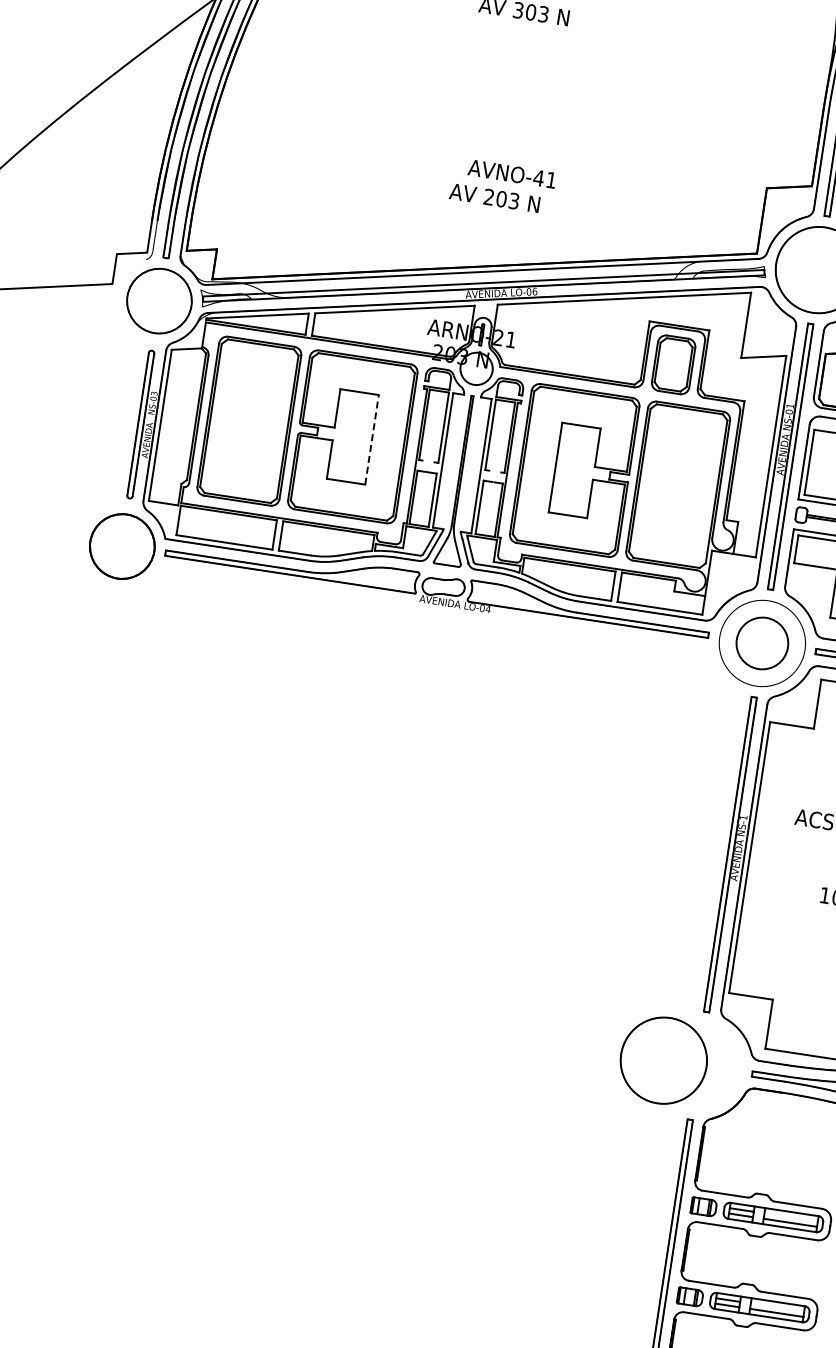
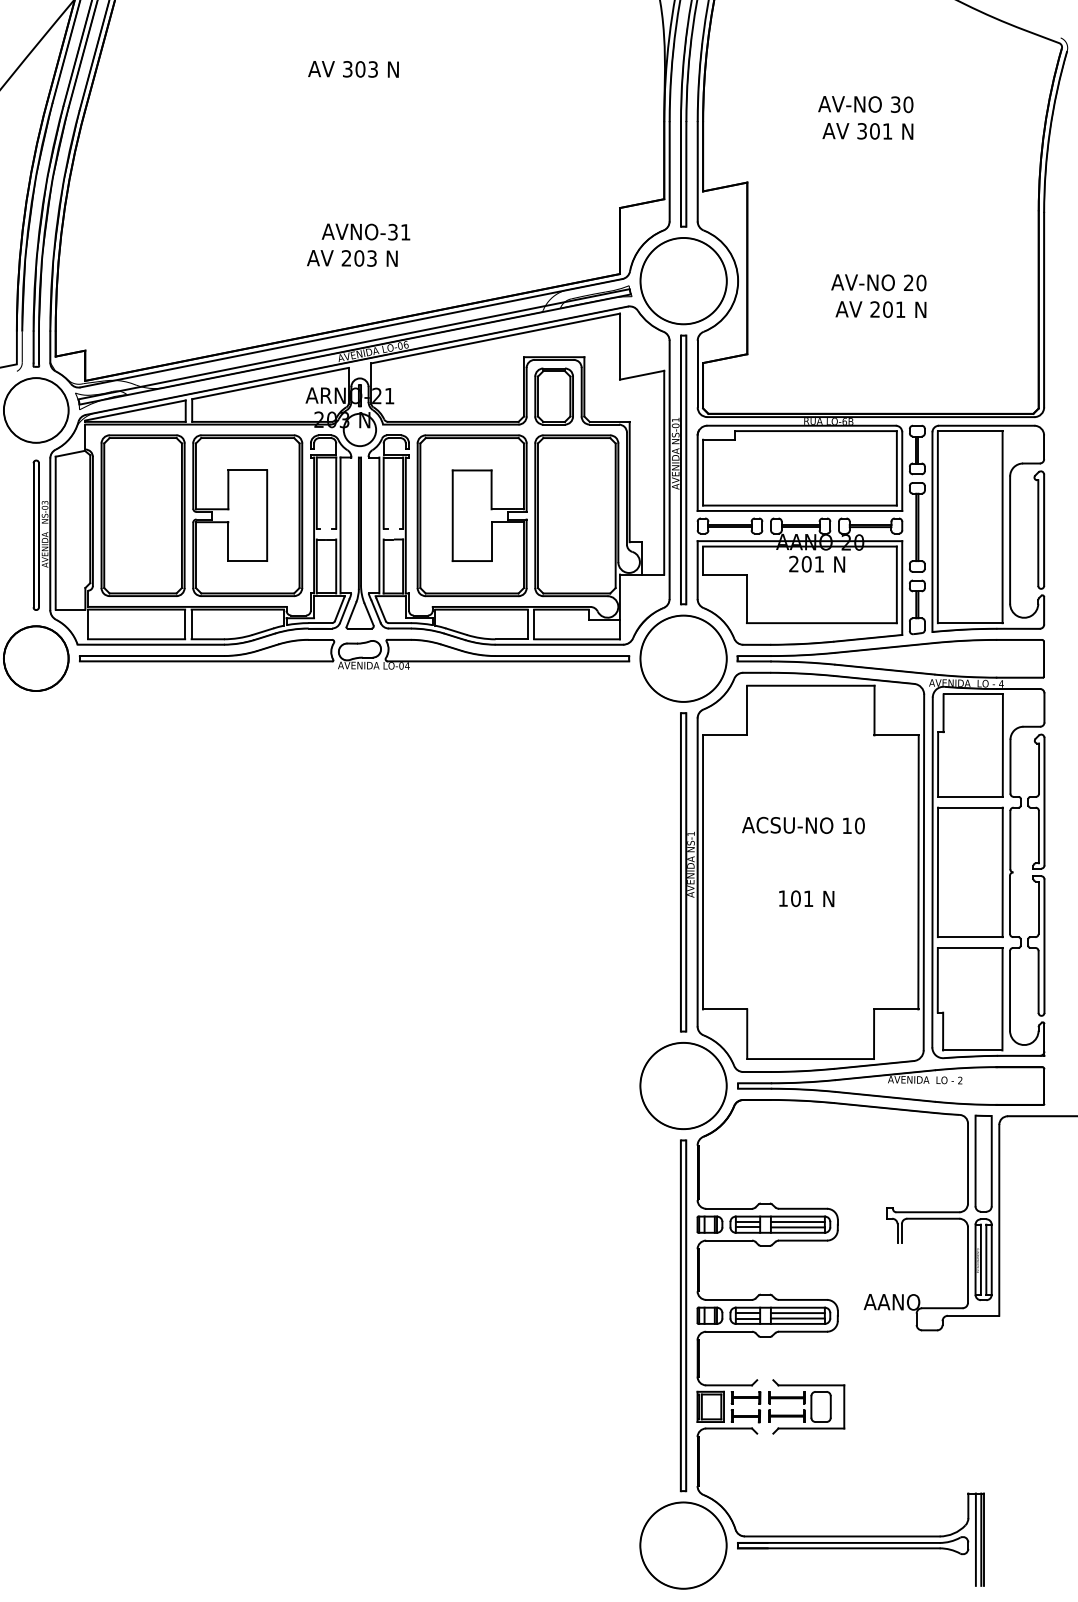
text: (538, 177) -> (392, 231), AVNO-41 -> AVNO-31
line: (372, 439) -> (267, 515), dashed -> solid
circle: (762, 643) -> (683, 658), size x1.67
circle: (663, 1061) -> (683, 1086), moved
line: (790, 1217) -> (797, 1222), added
line: (777, 1307) -> (797, 1313), added

